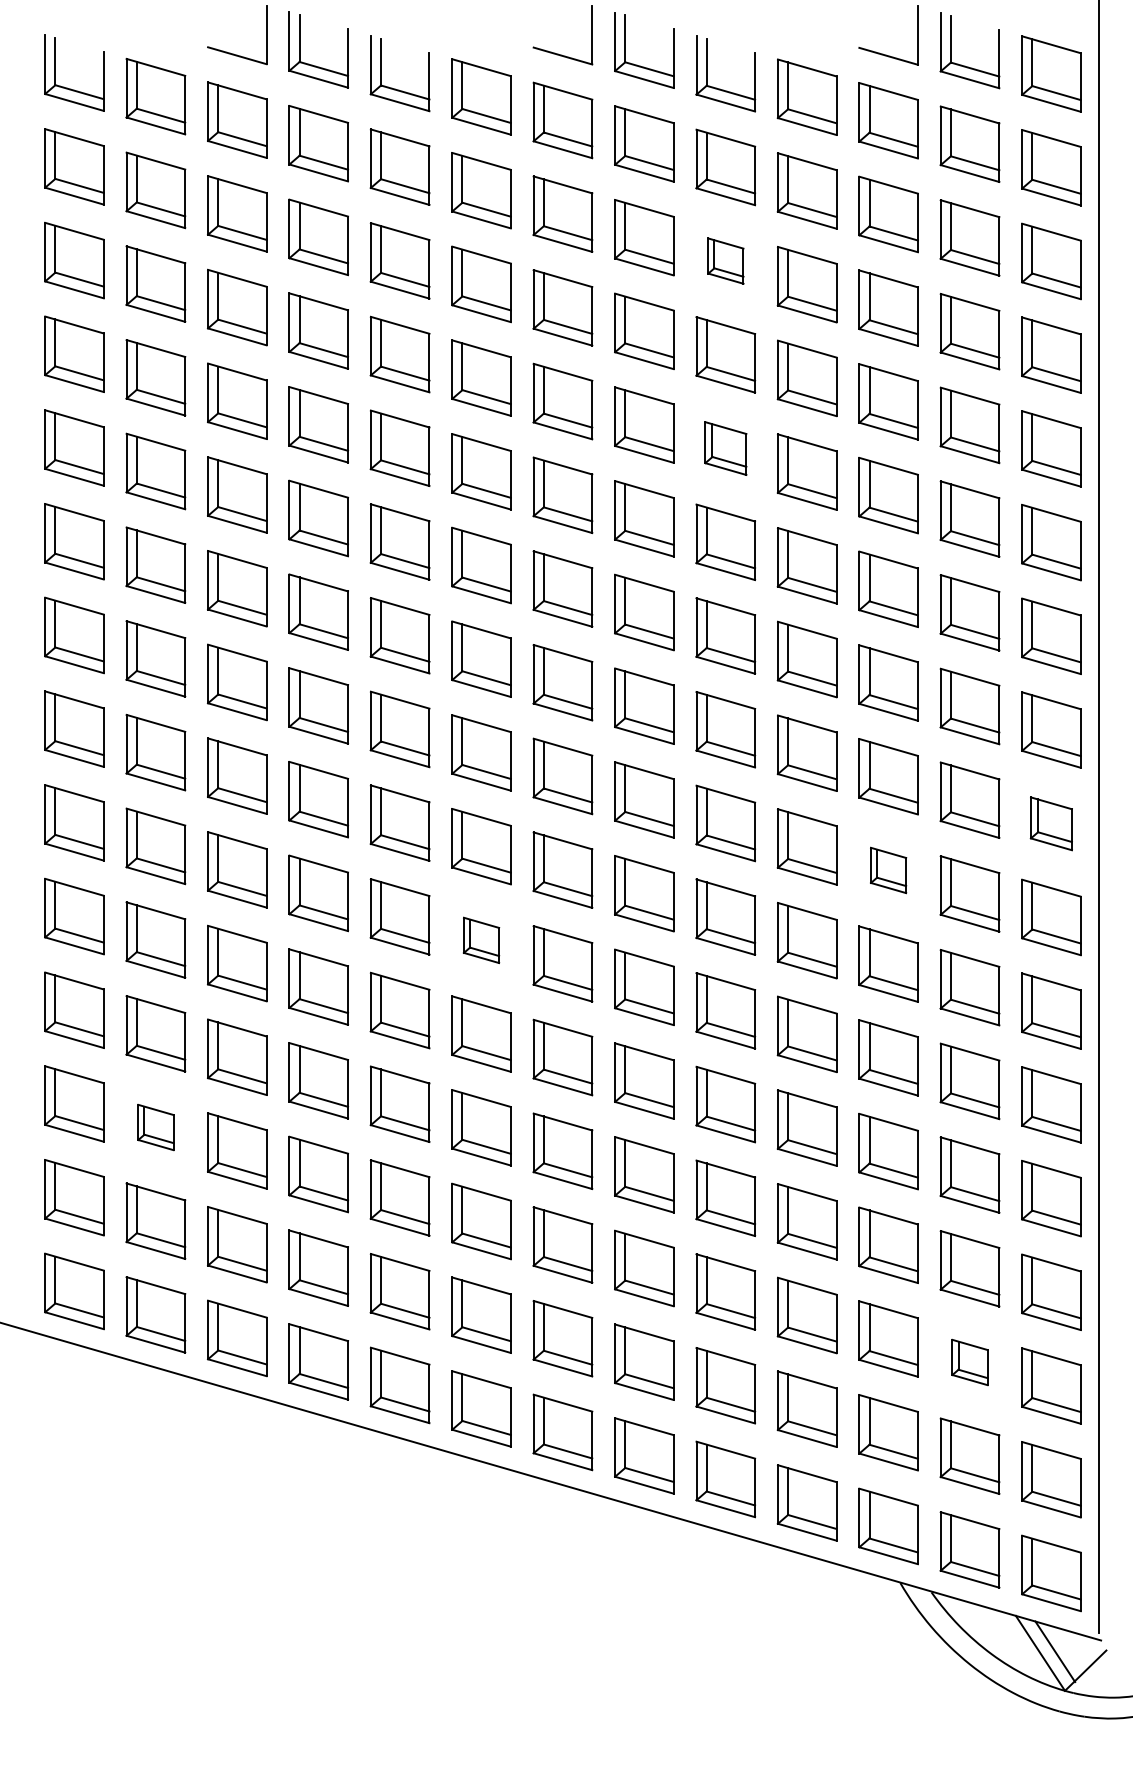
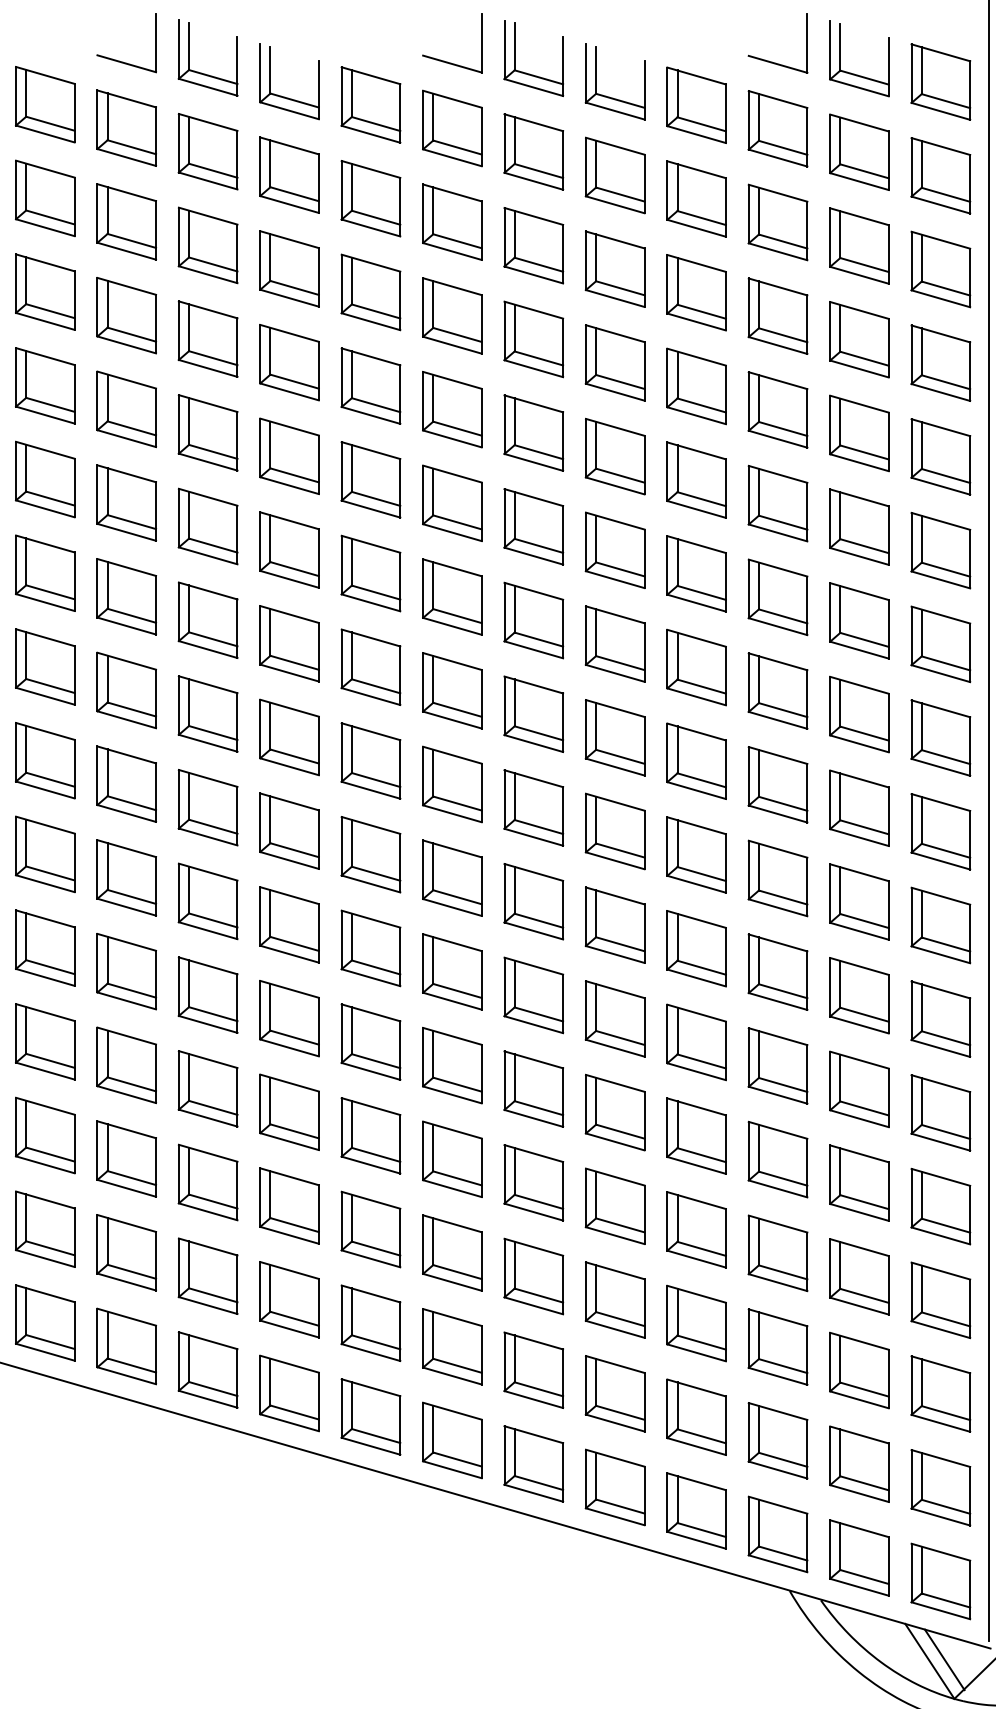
part: (725, 260) -> (614, 268), size x1.67
part: (725, 448) -> (614, 456), size x1.43
part: (1051, 823) -> (940, 831), size x1.43
part: (888, 870) -> (777, 878), size x1.67
part: (481, 940) -> (370, 948), size x1.67
part: (155, 1127) -> (44, 1135), size x1.67
part: (969, 1362) -> (858, 1370), size x1.67

